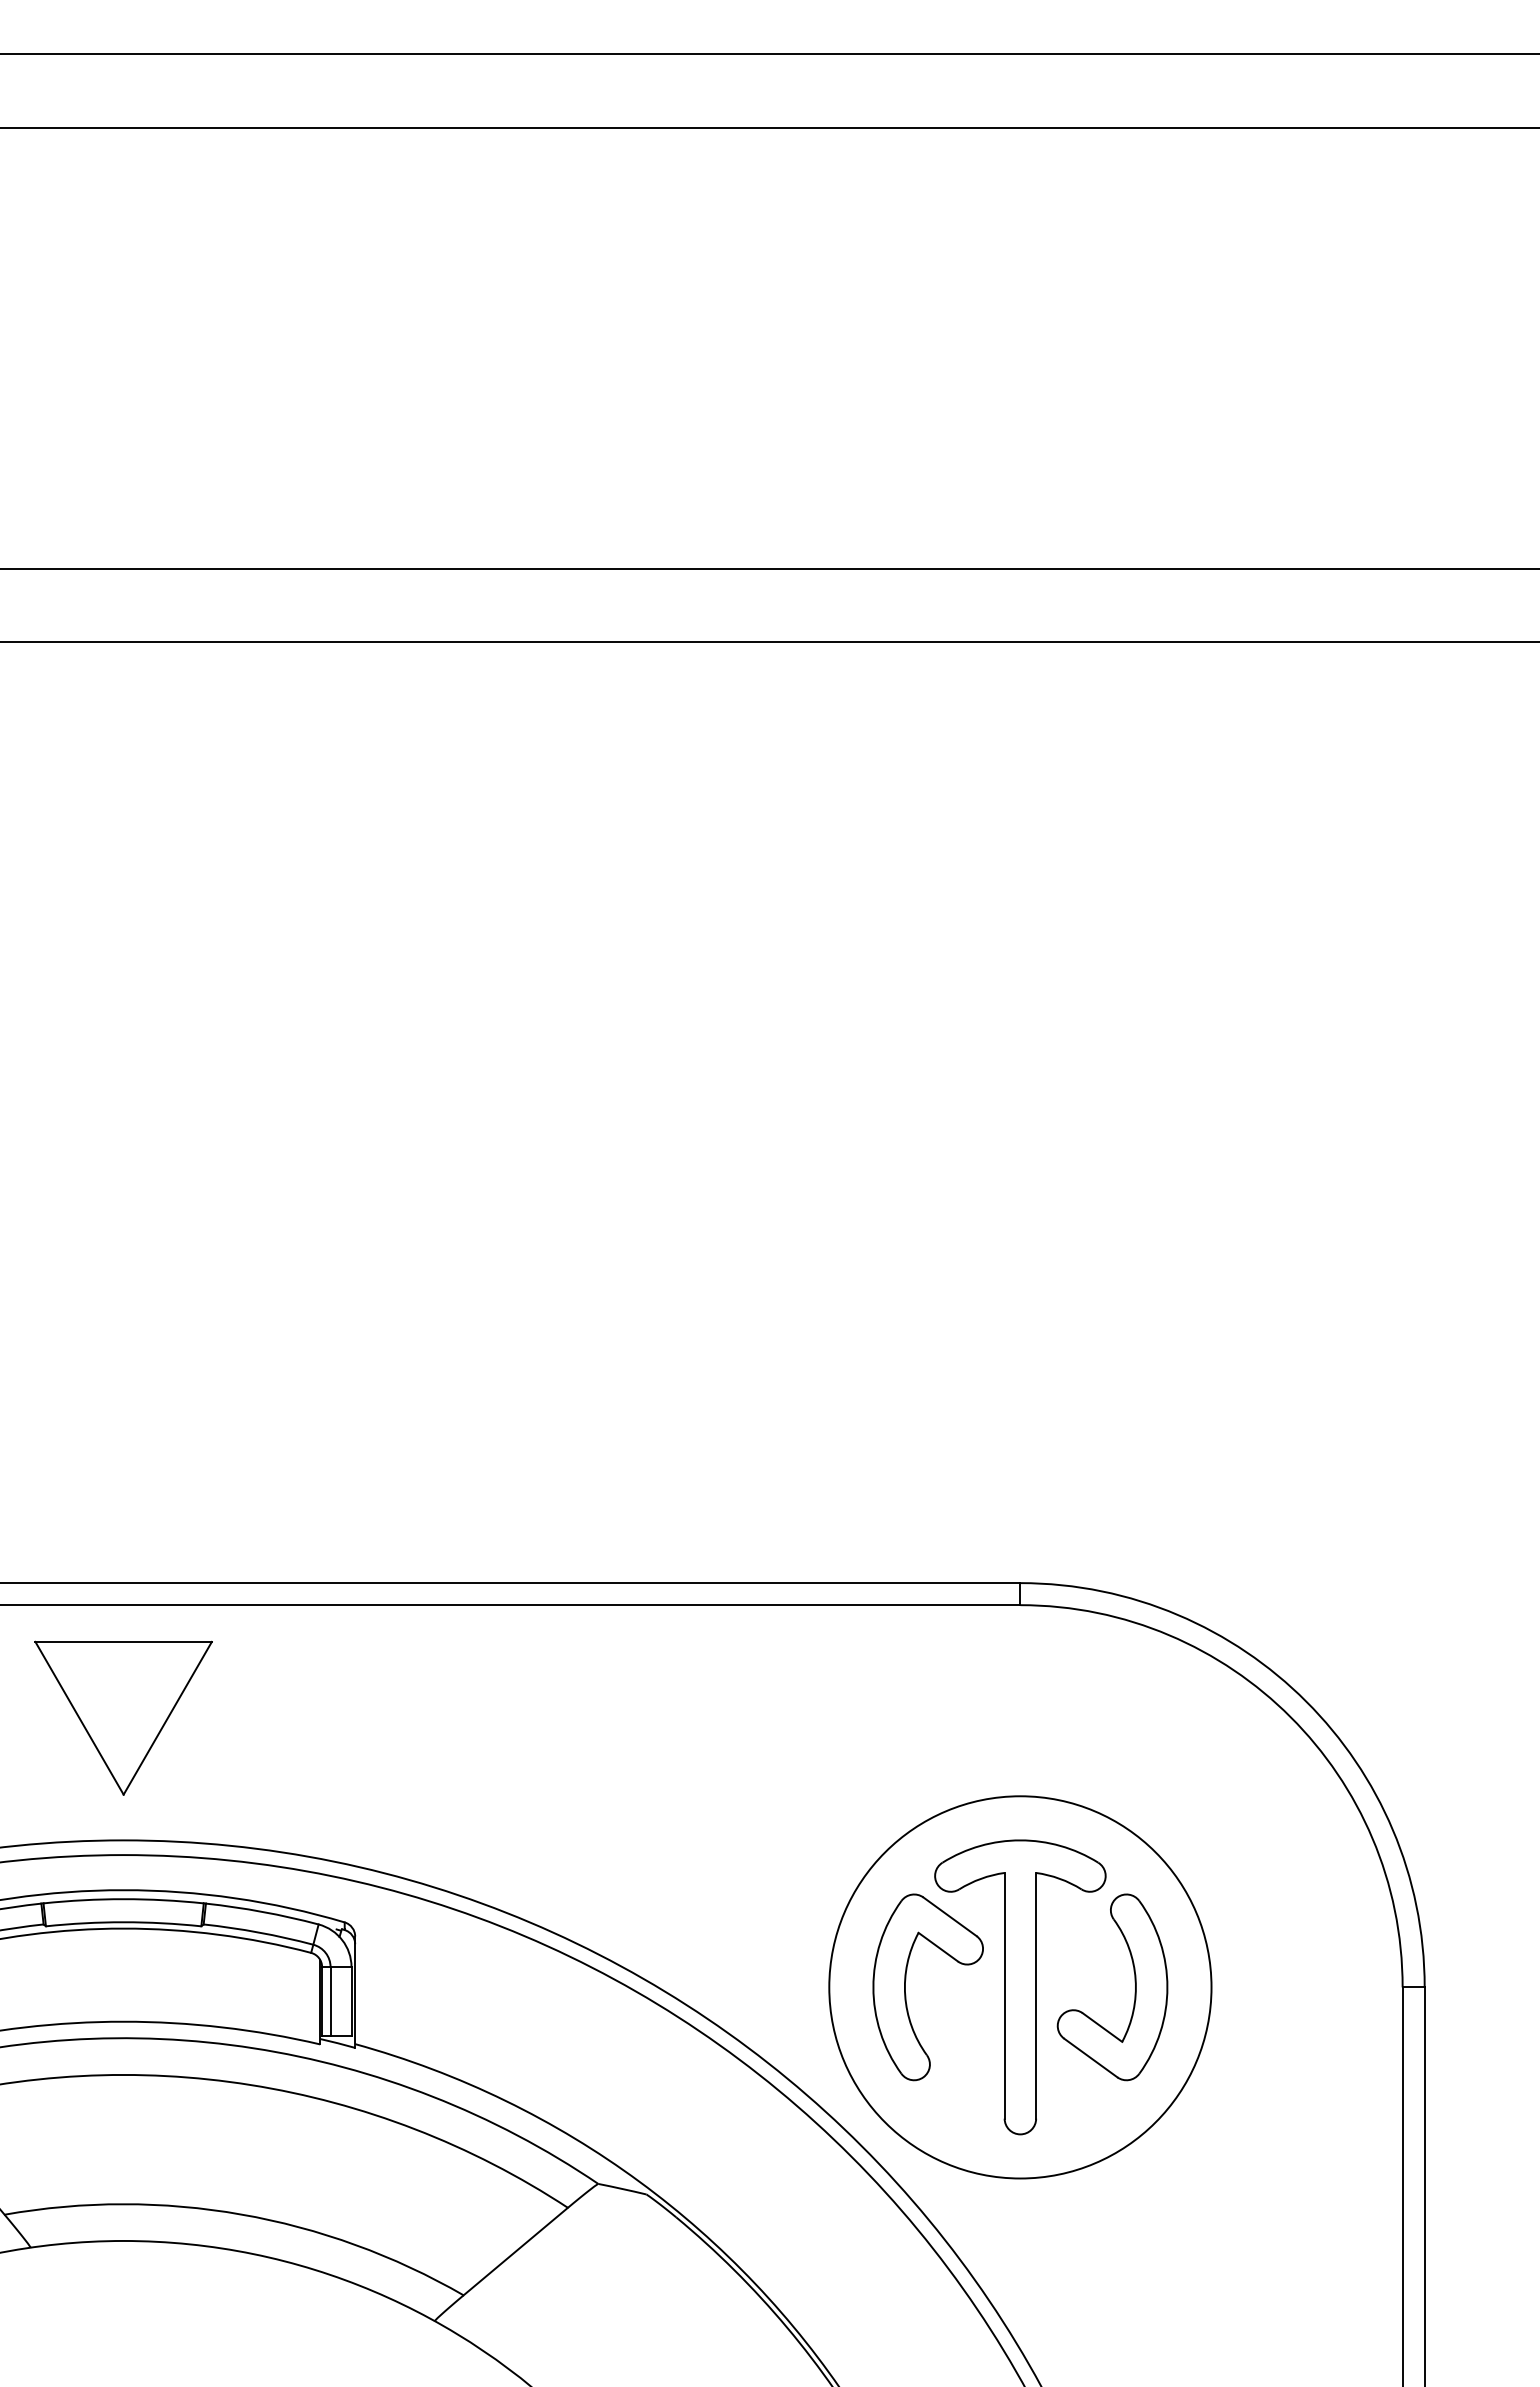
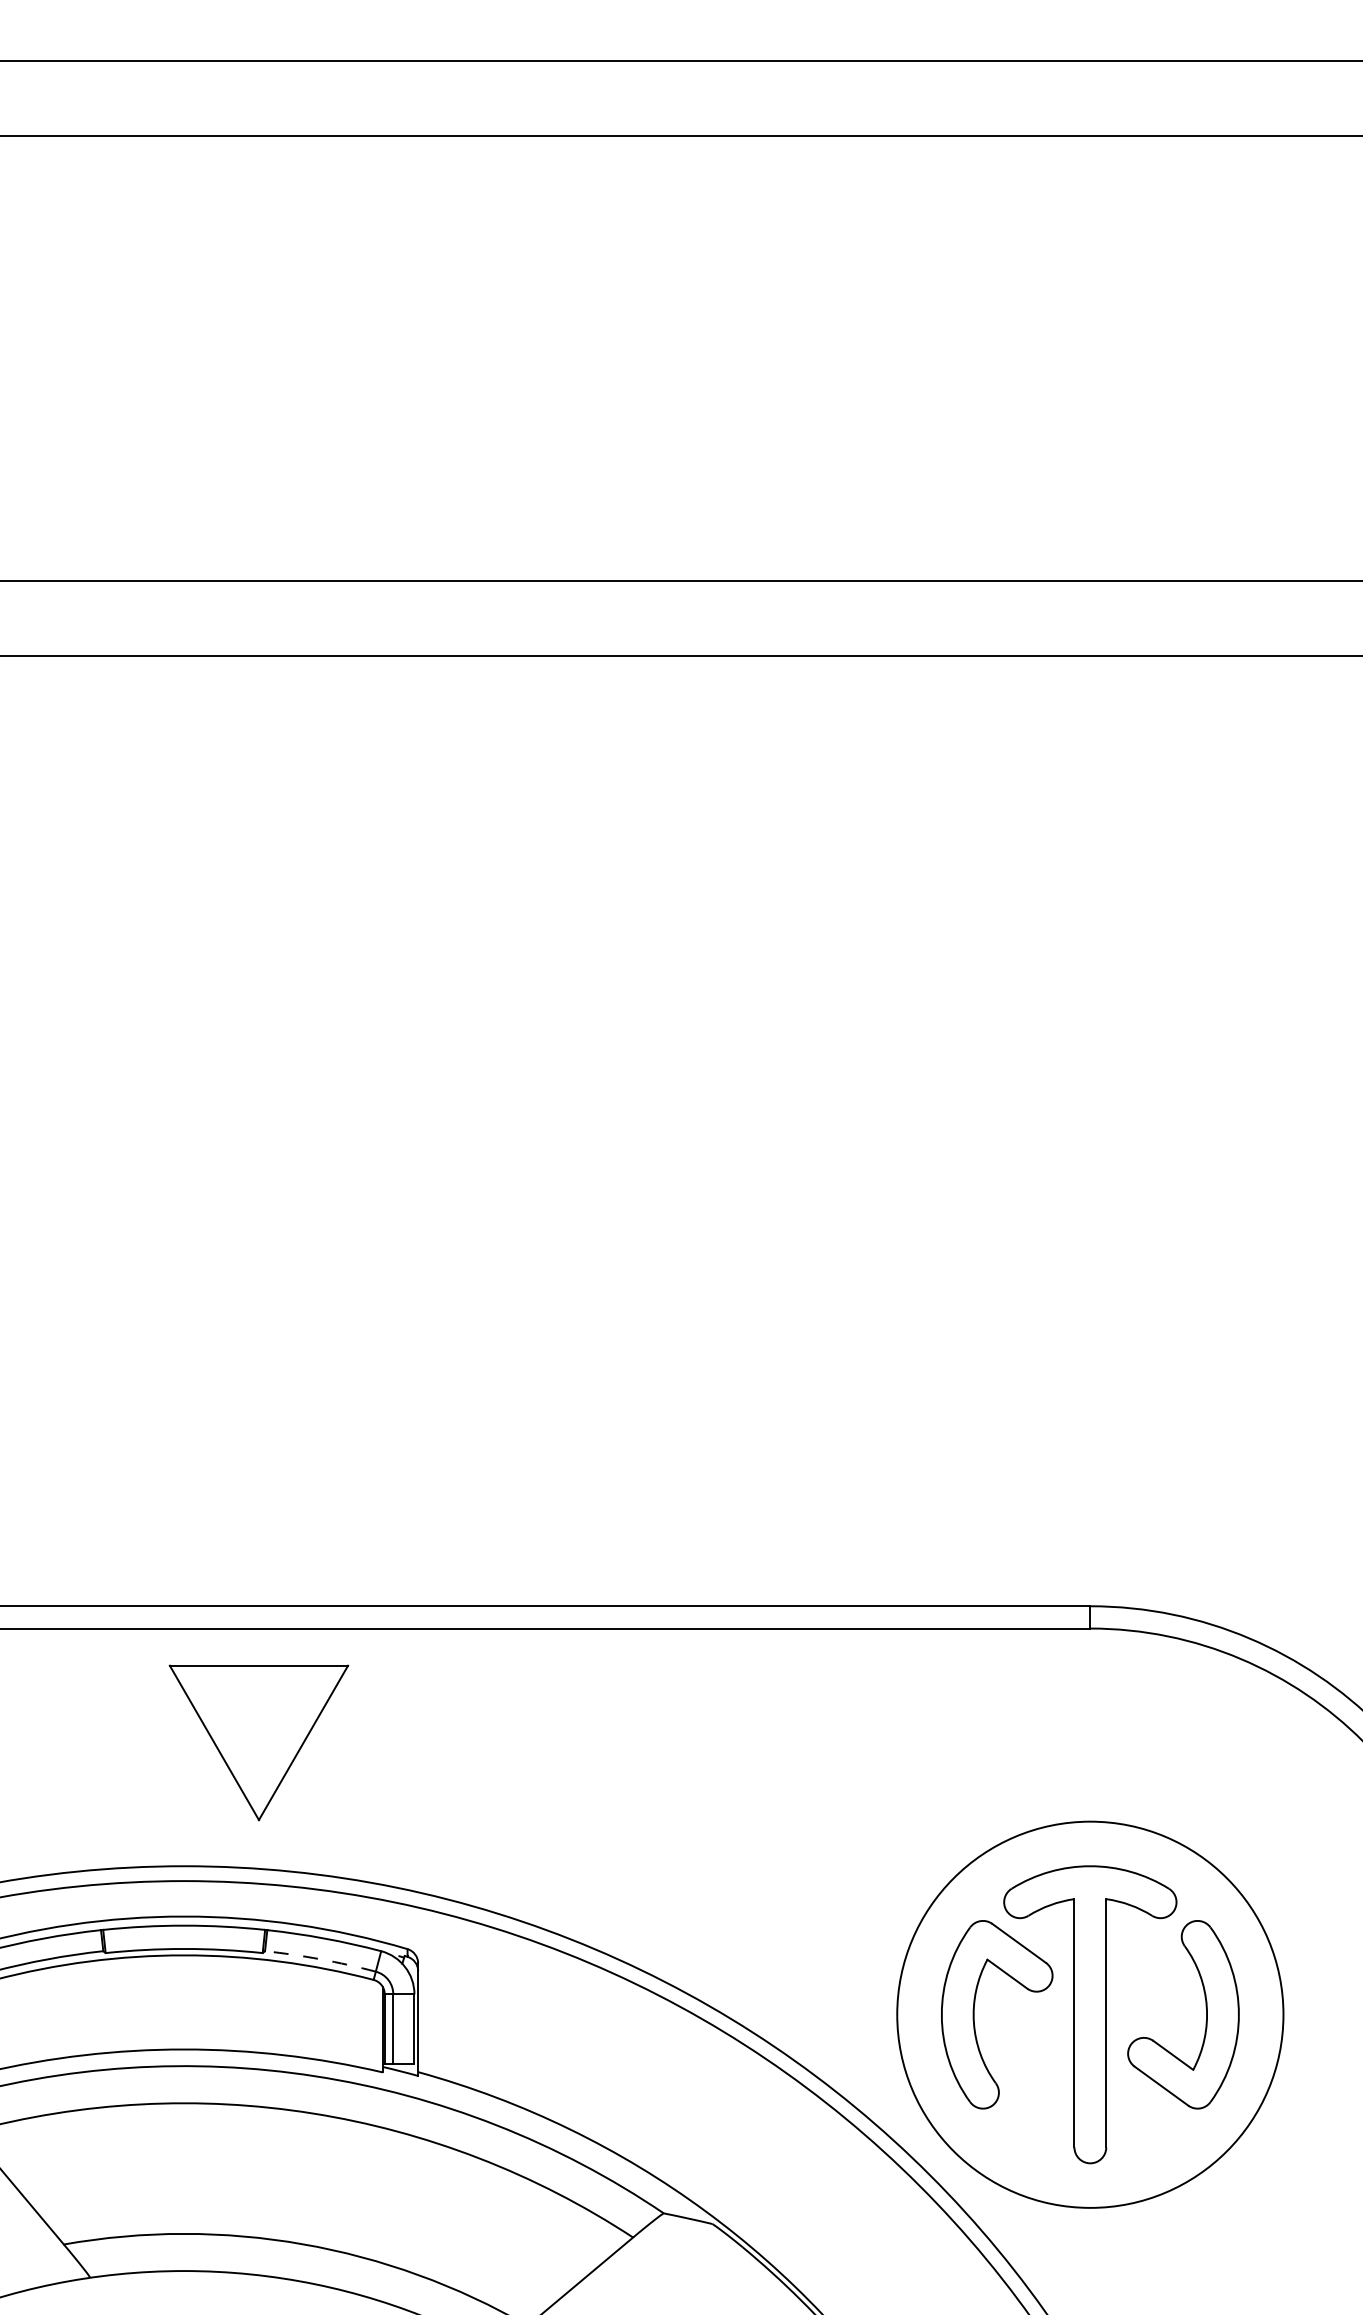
part: (123, 1717) -> (258, 1742), moved
arc: (258, 1932) -> (320, 1959), solid -> dashed

